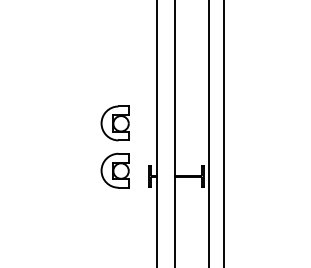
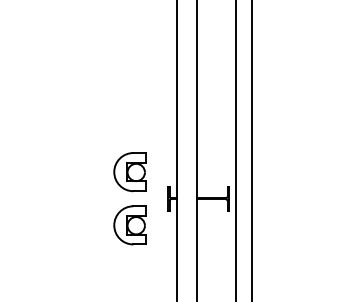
part: (117, 141) -> (132, 192), moved

